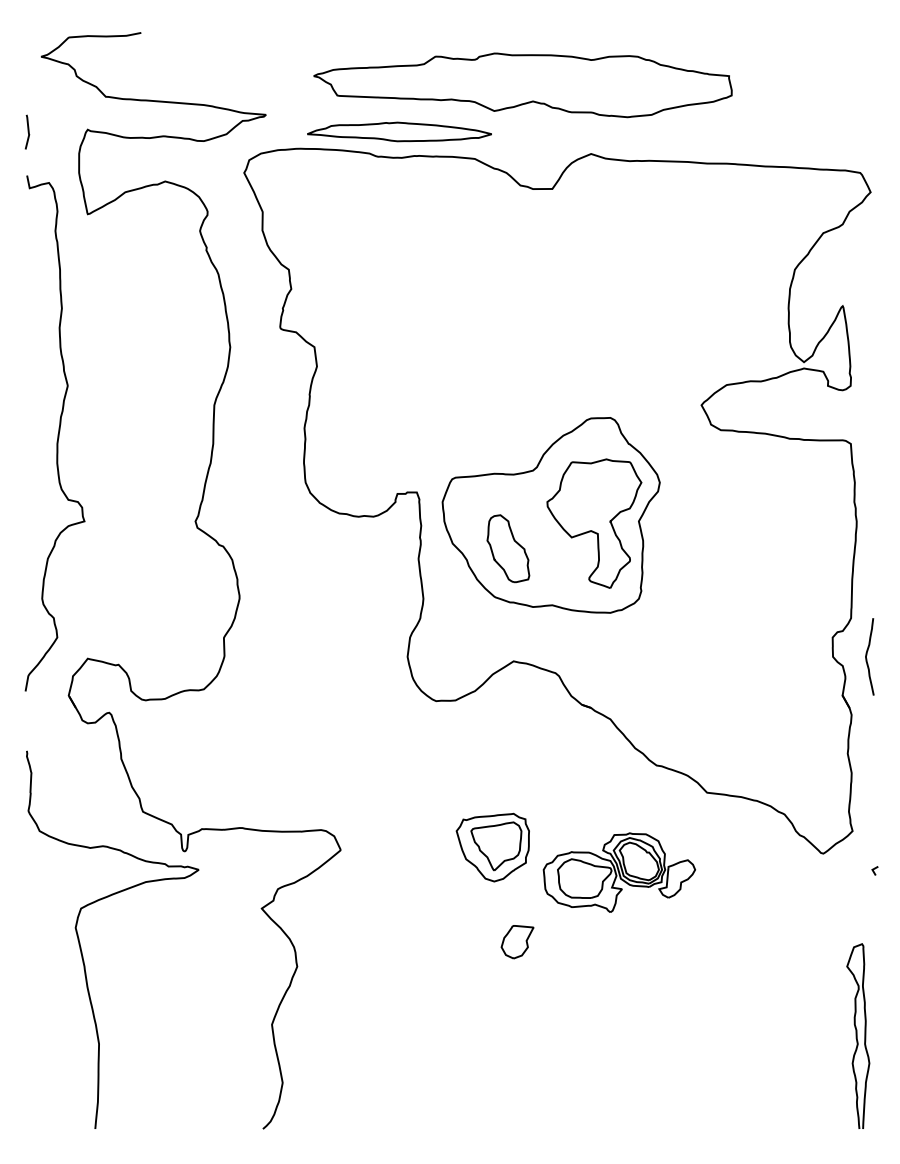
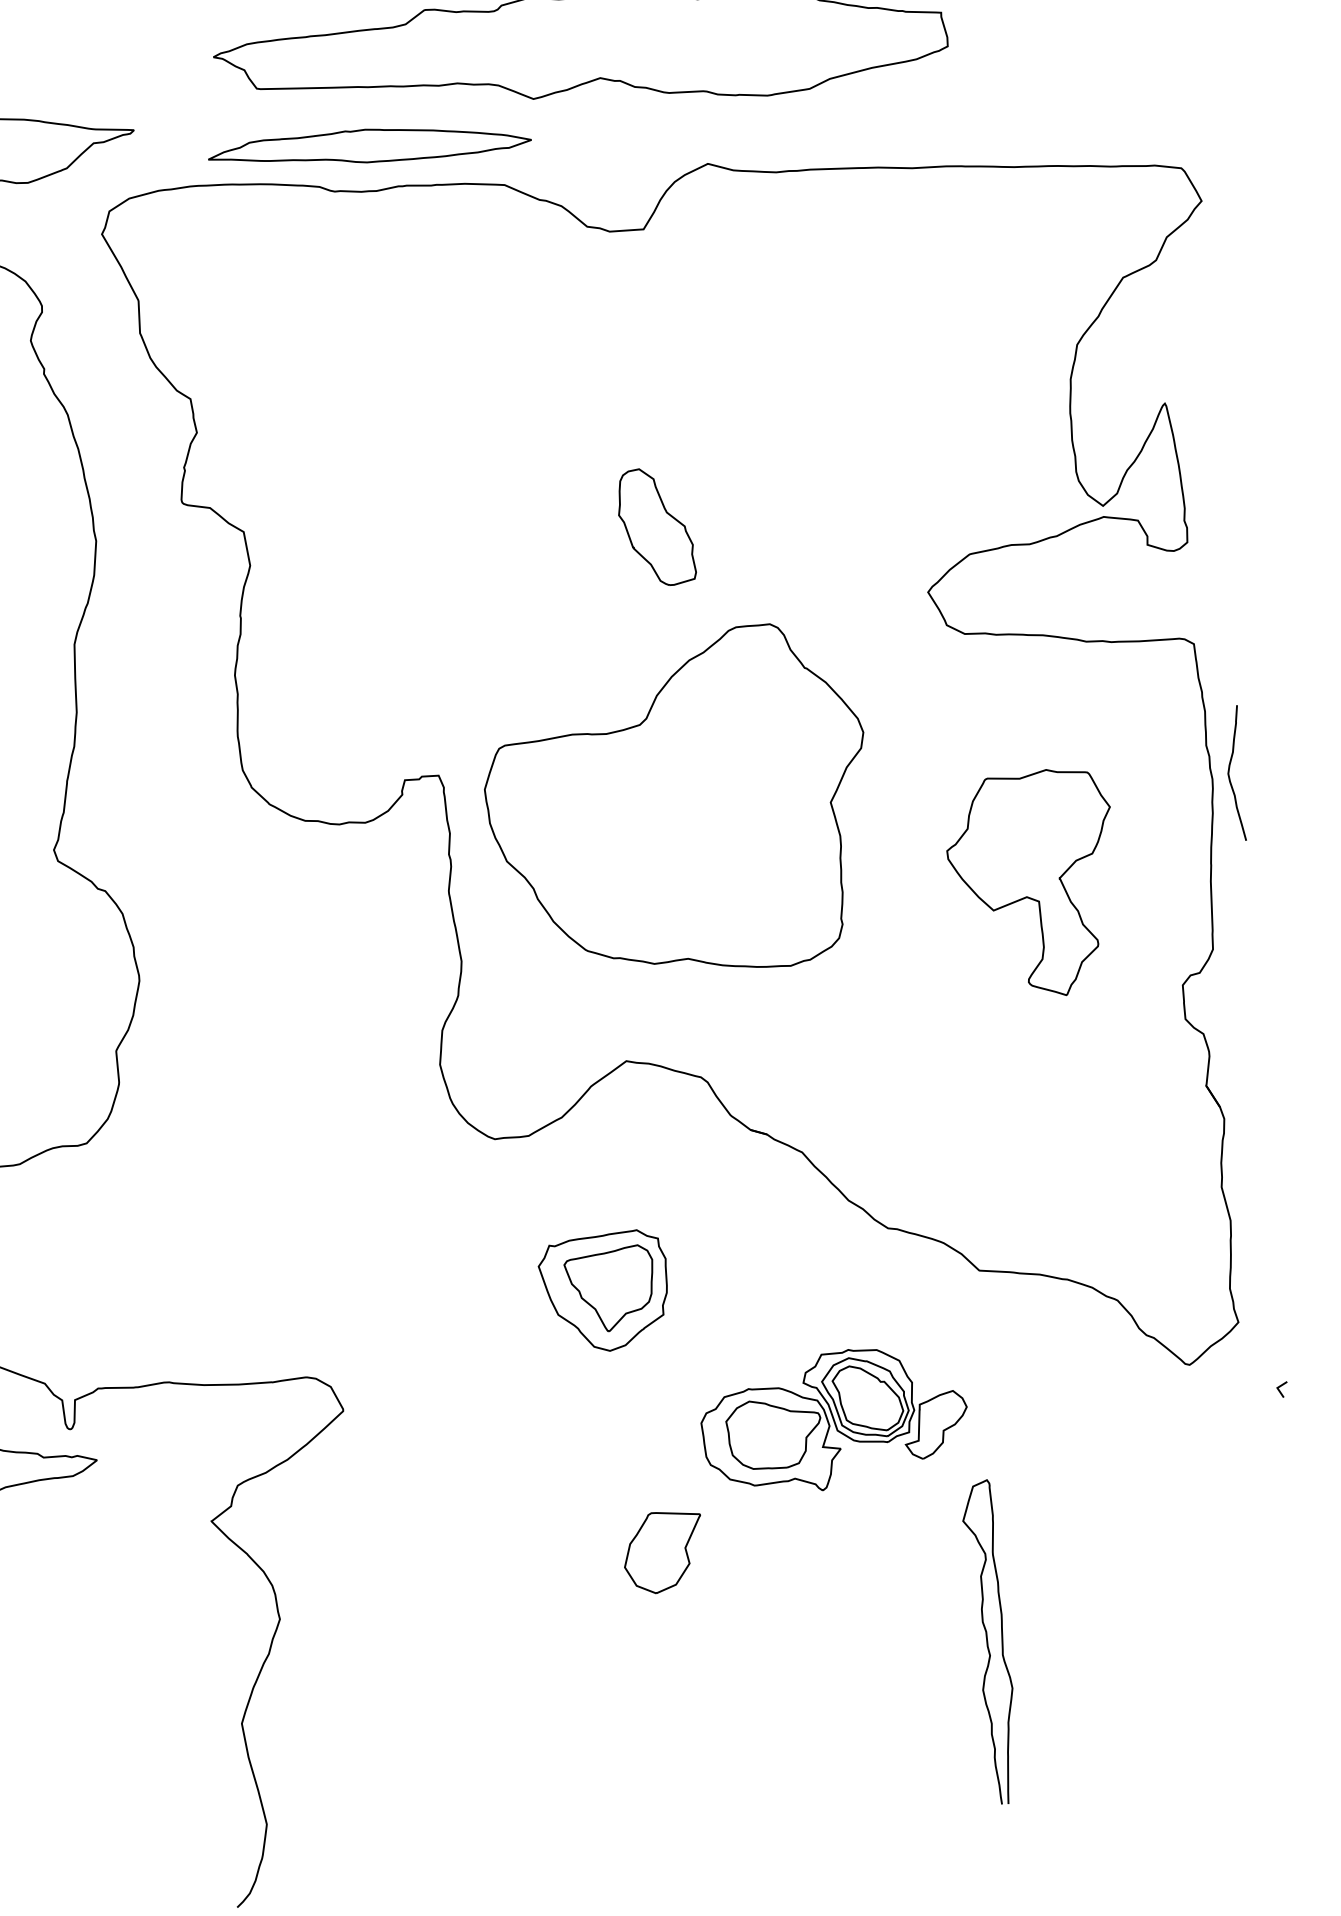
part: (594, 523) -> (1032, 883), moved
part: (508, 548) -> (656, 526), moved
curve: (867, 655) -> (1230, 771), moved
part: (492, 847) -> (603, 1291), moved
part: (517, 942) -> (663, 1553), size x1.4
curve: (857, 1035) -> (988, 1640), moved

